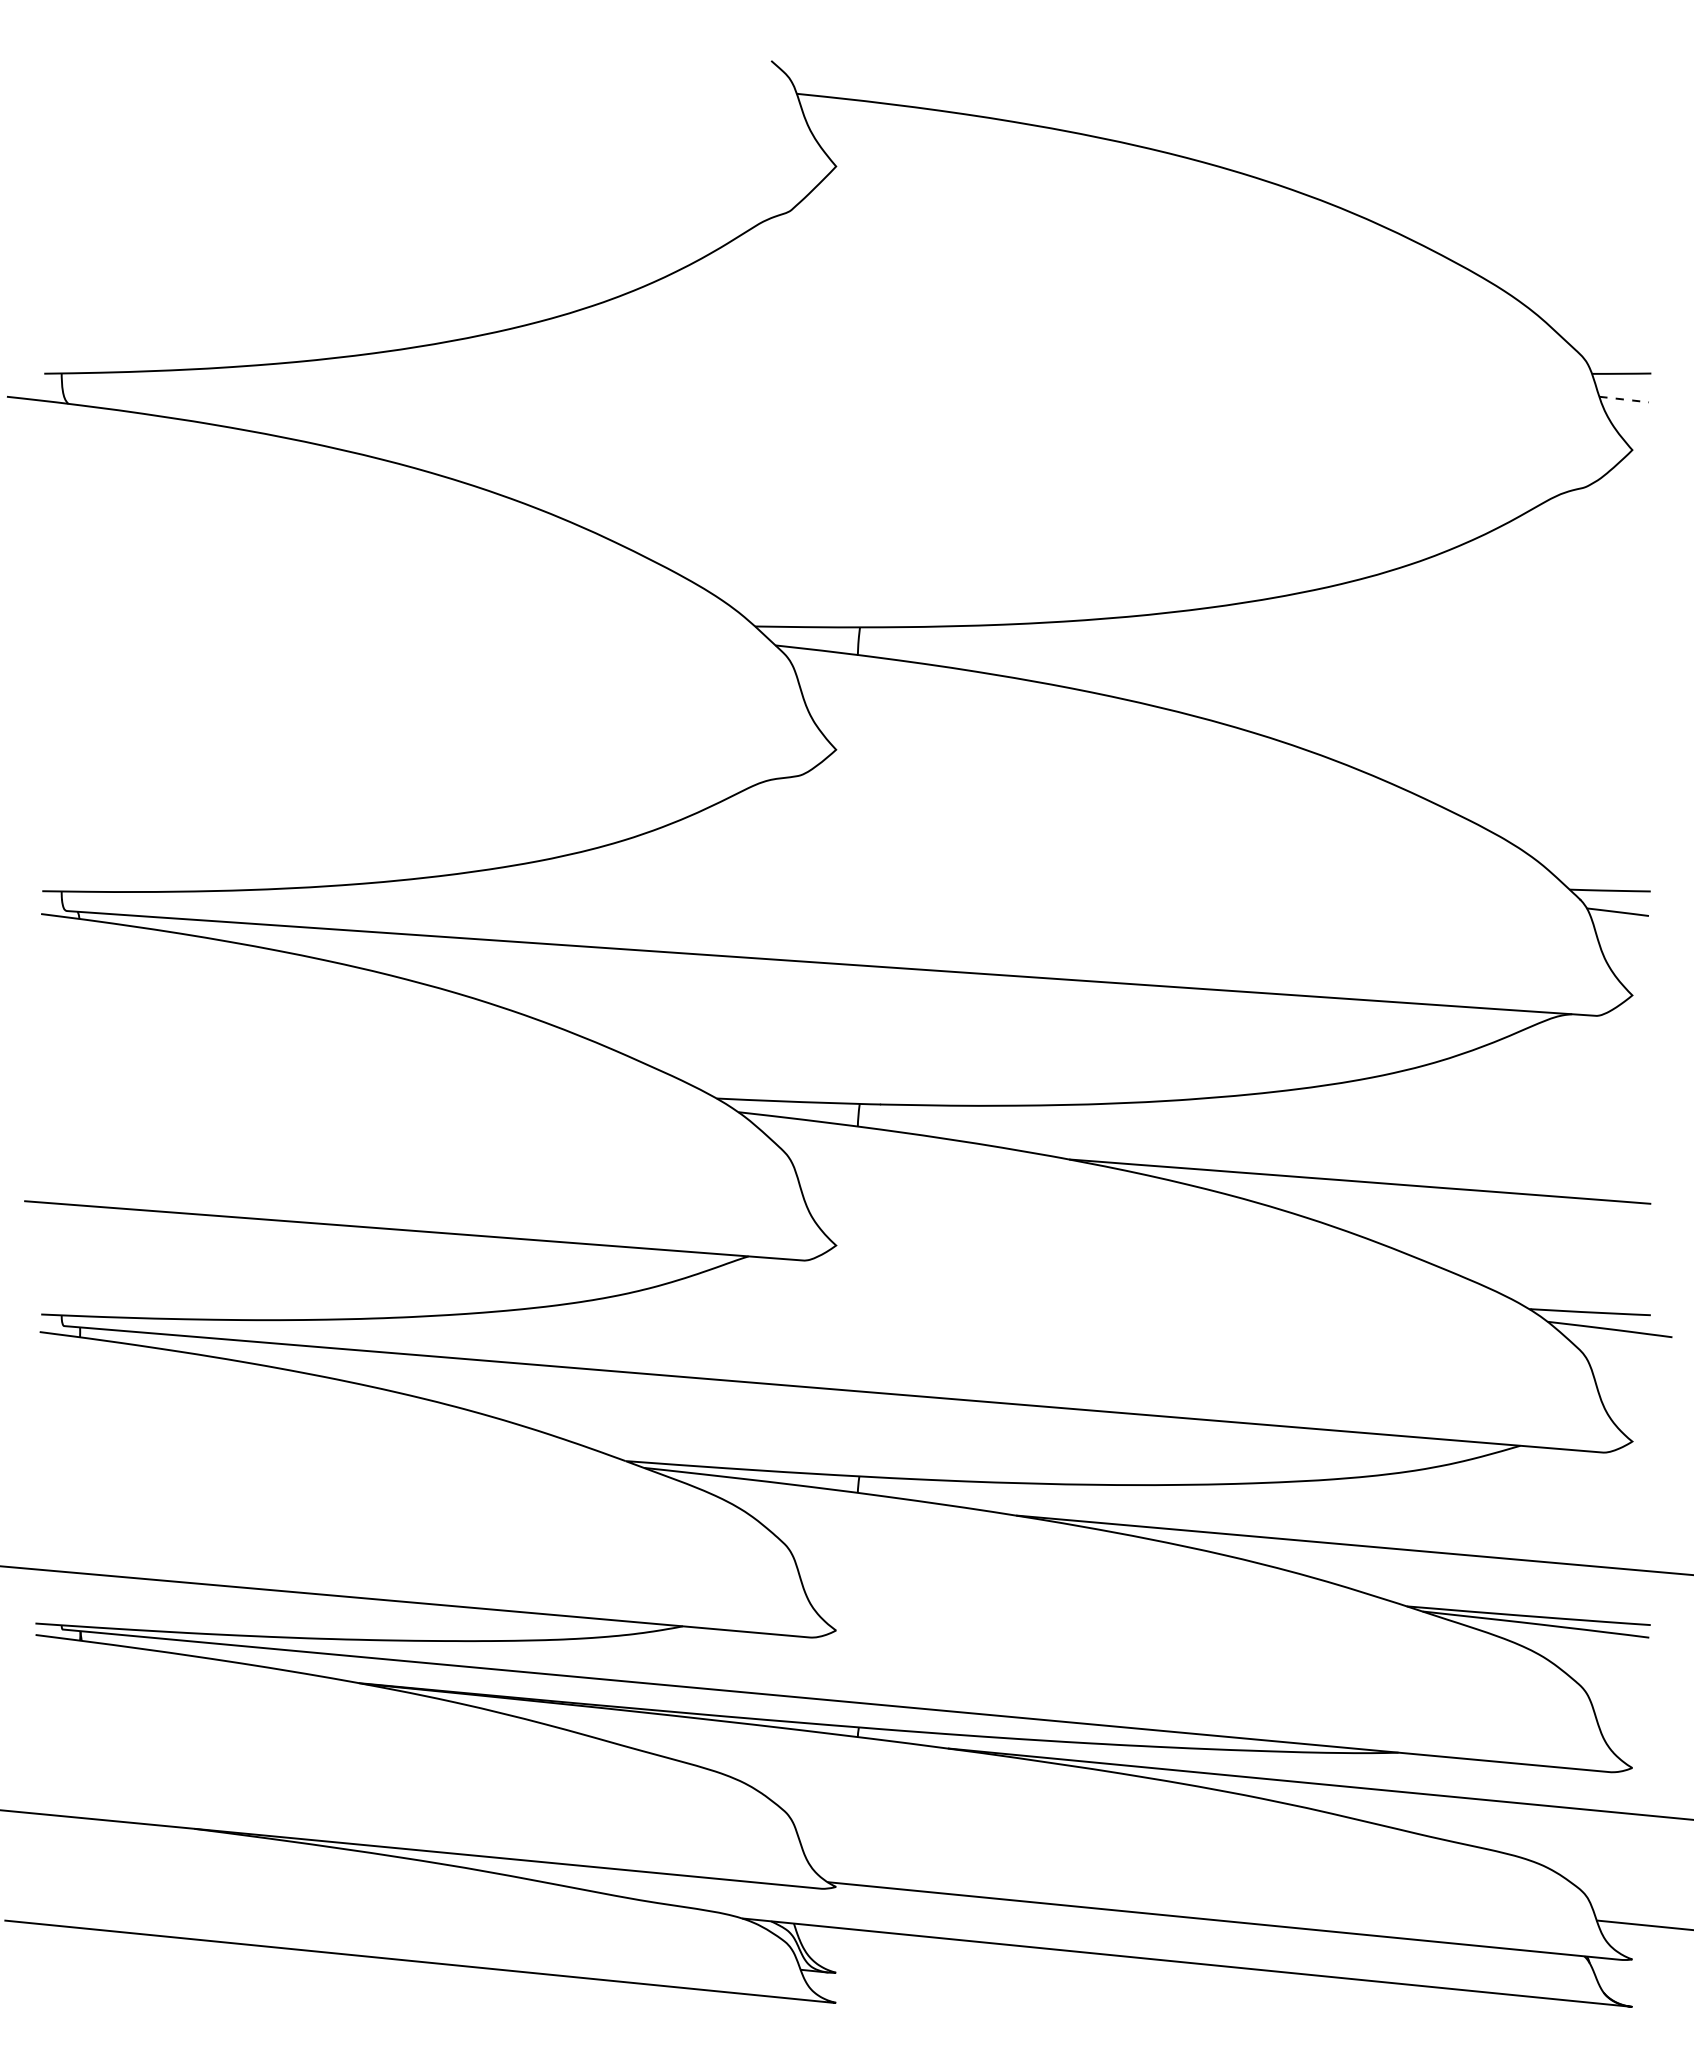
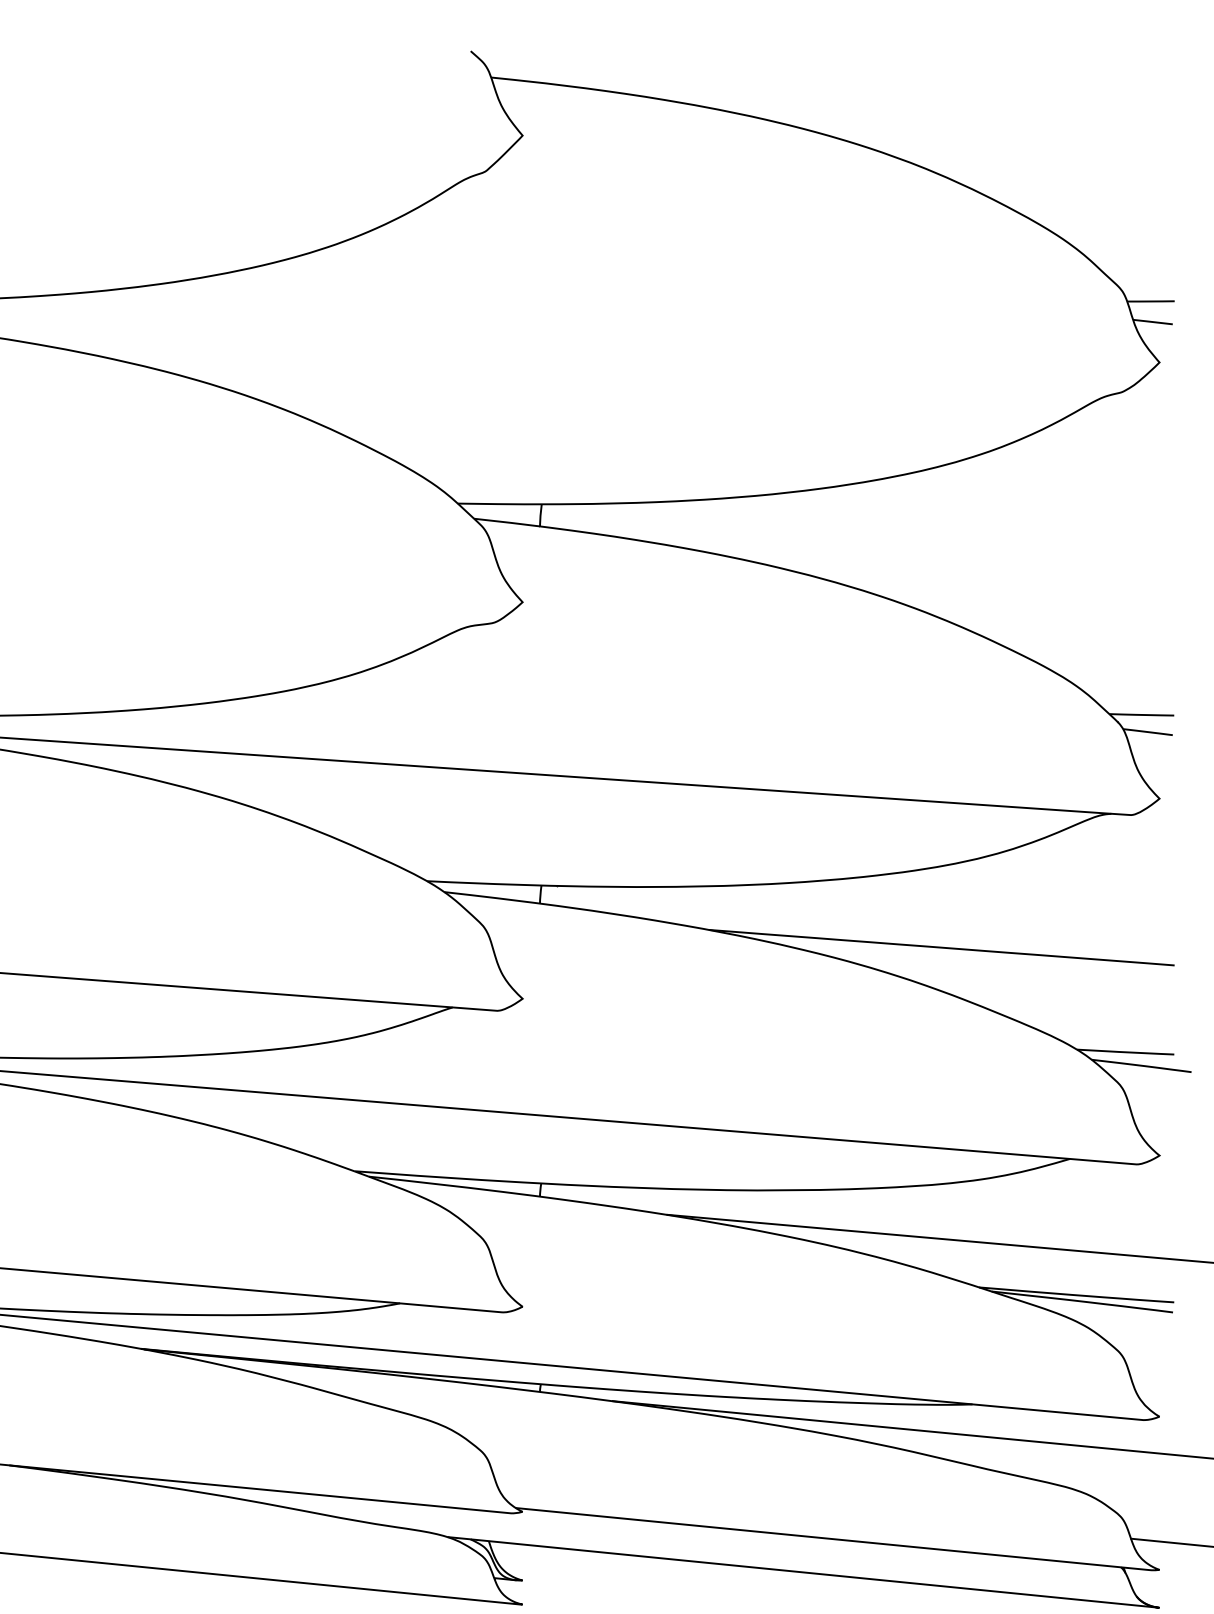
line: (1624, 399) -> (1153, 322), dashed -> solid

